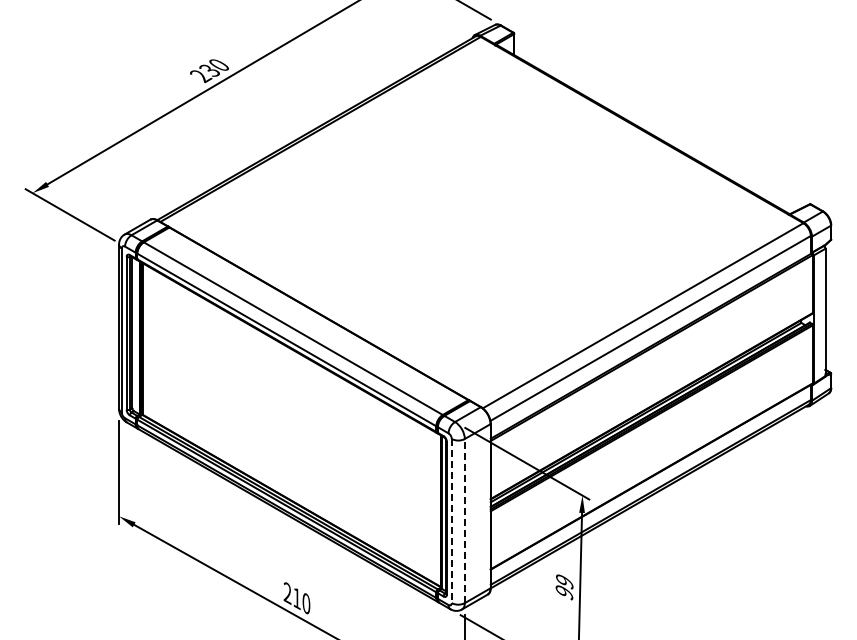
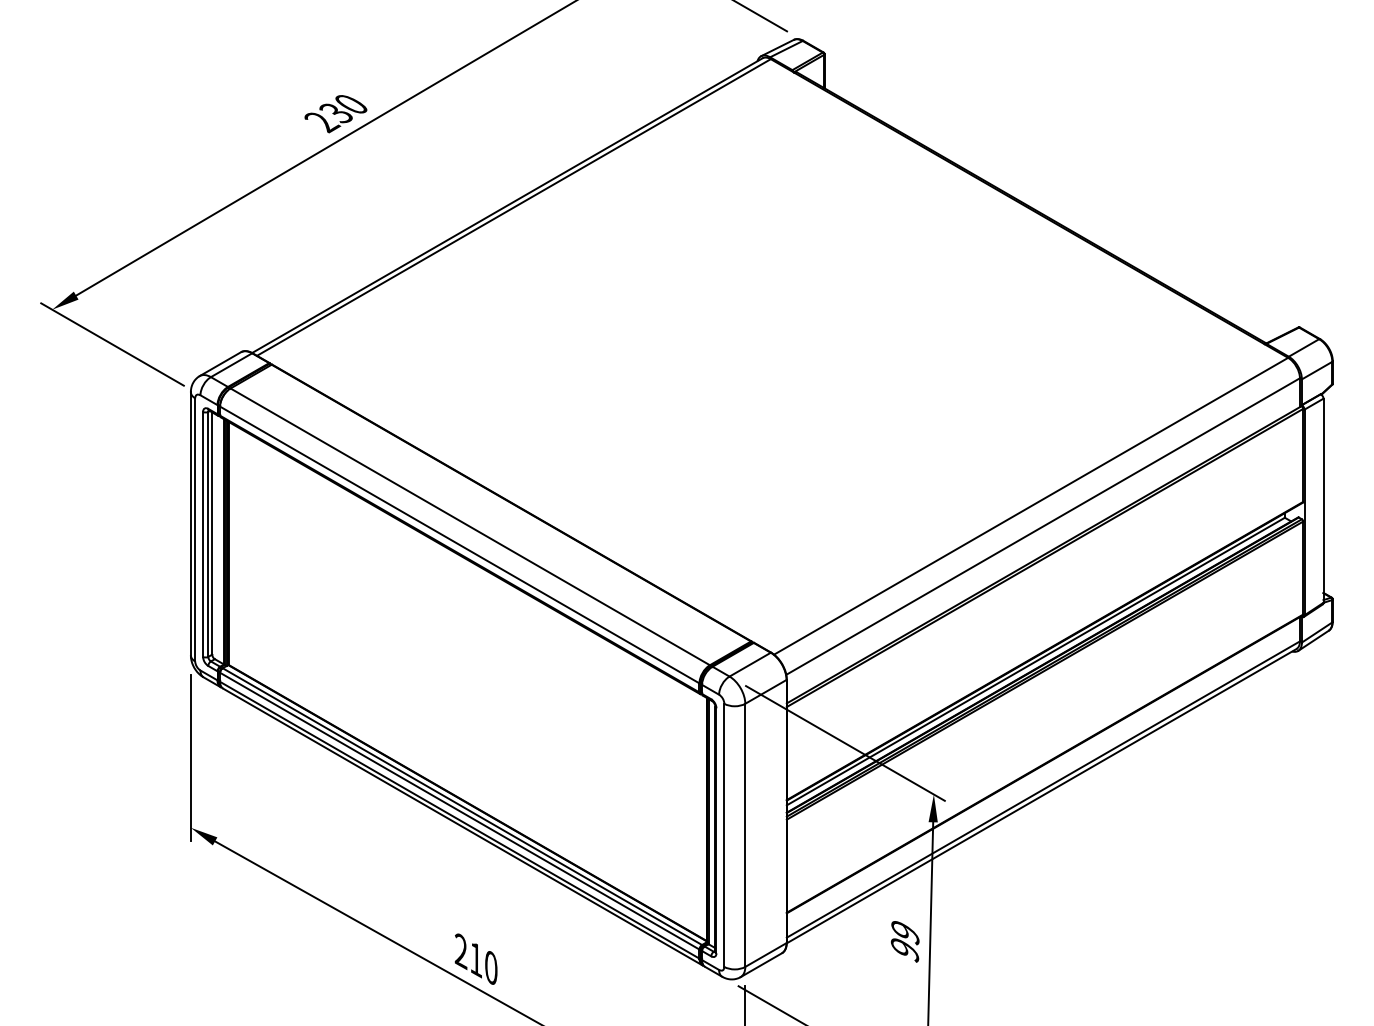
line: (464, 520) -> (744, 834), dashed -> solid
line: (451, 521) -> (723, 836), dashed -> solid

